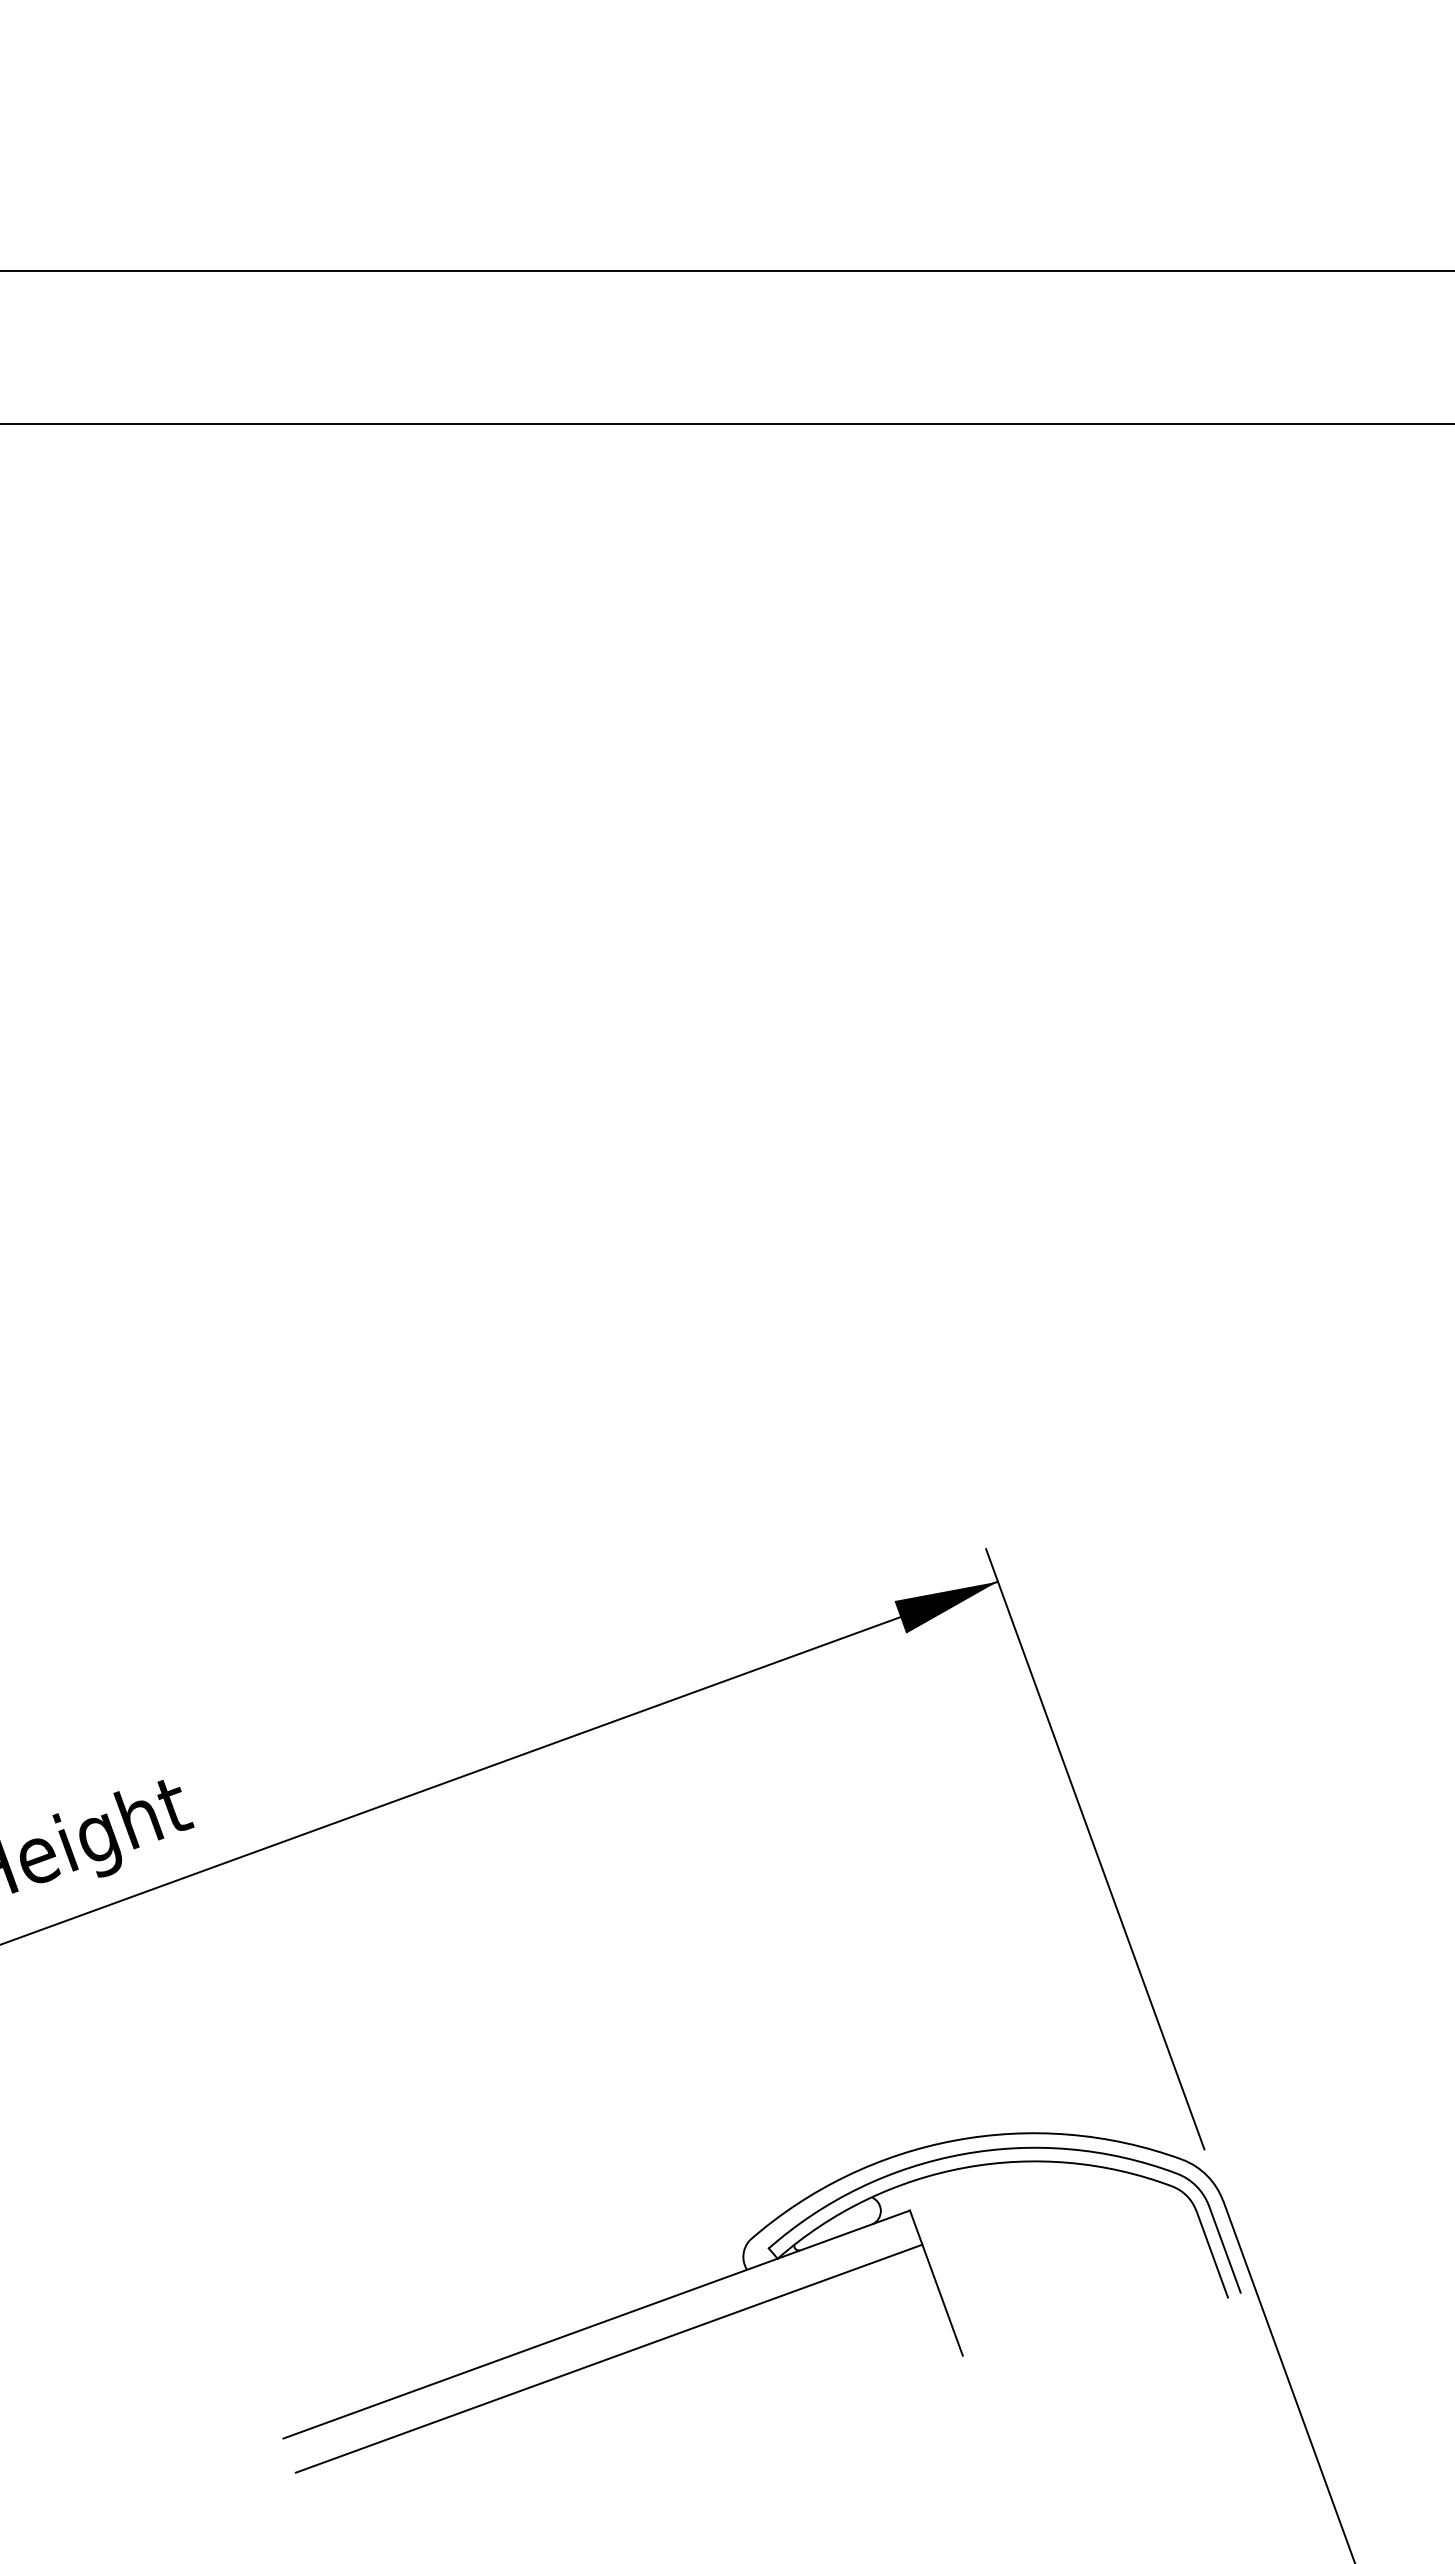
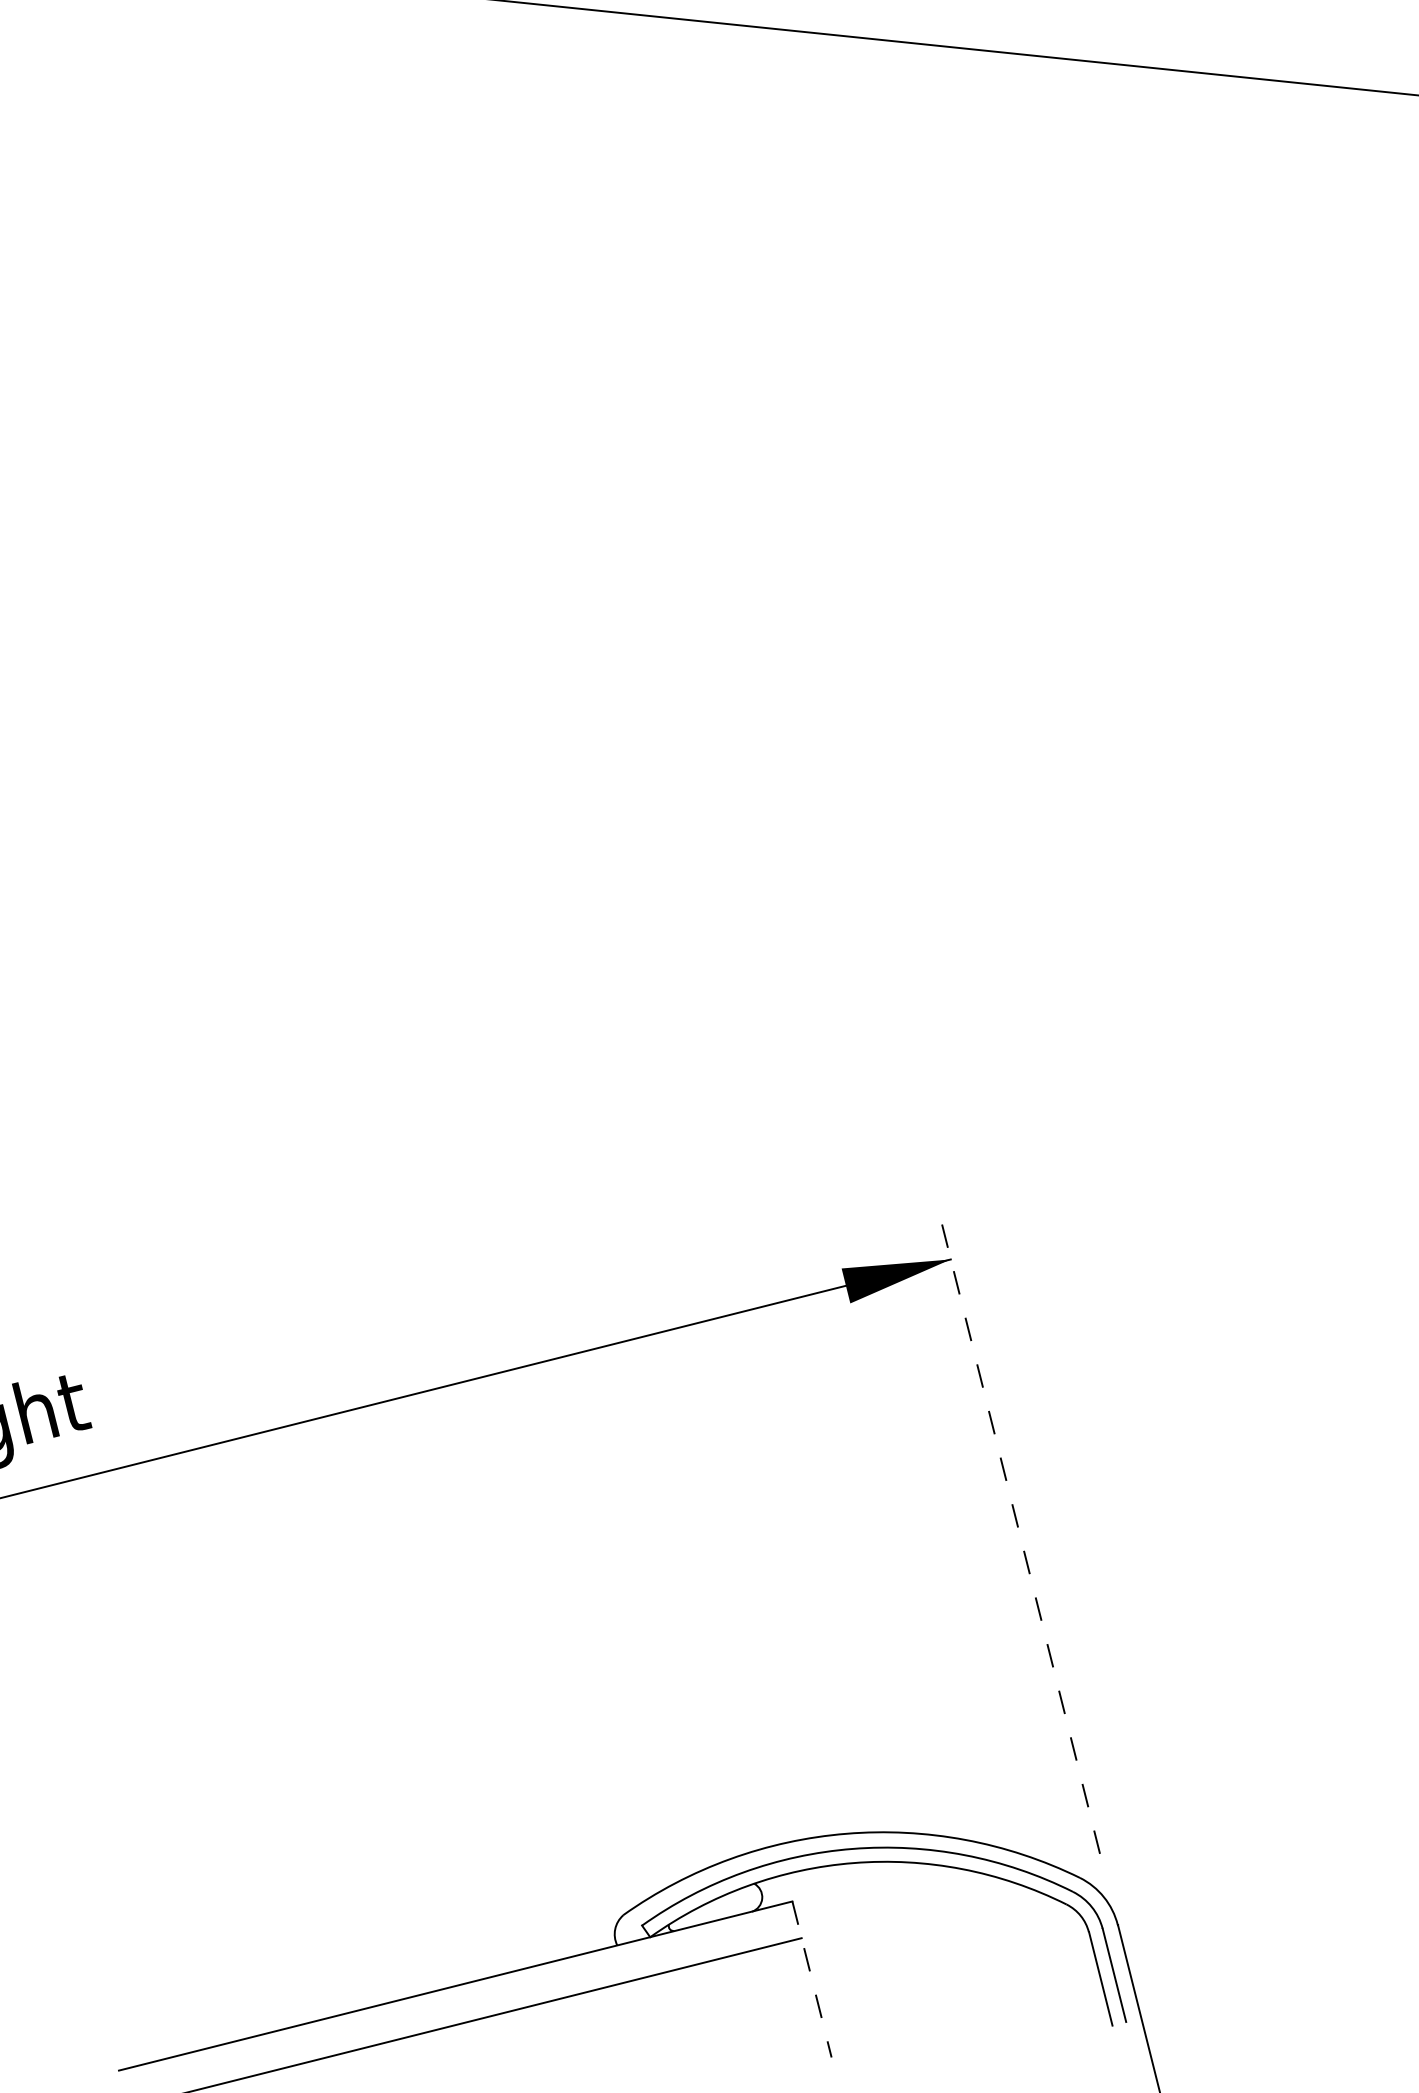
line: (1095, 1849) -> (1023, 1547), solid -> dashed
line: (936, 2283) -> (812, 1979), solid -> dashed

